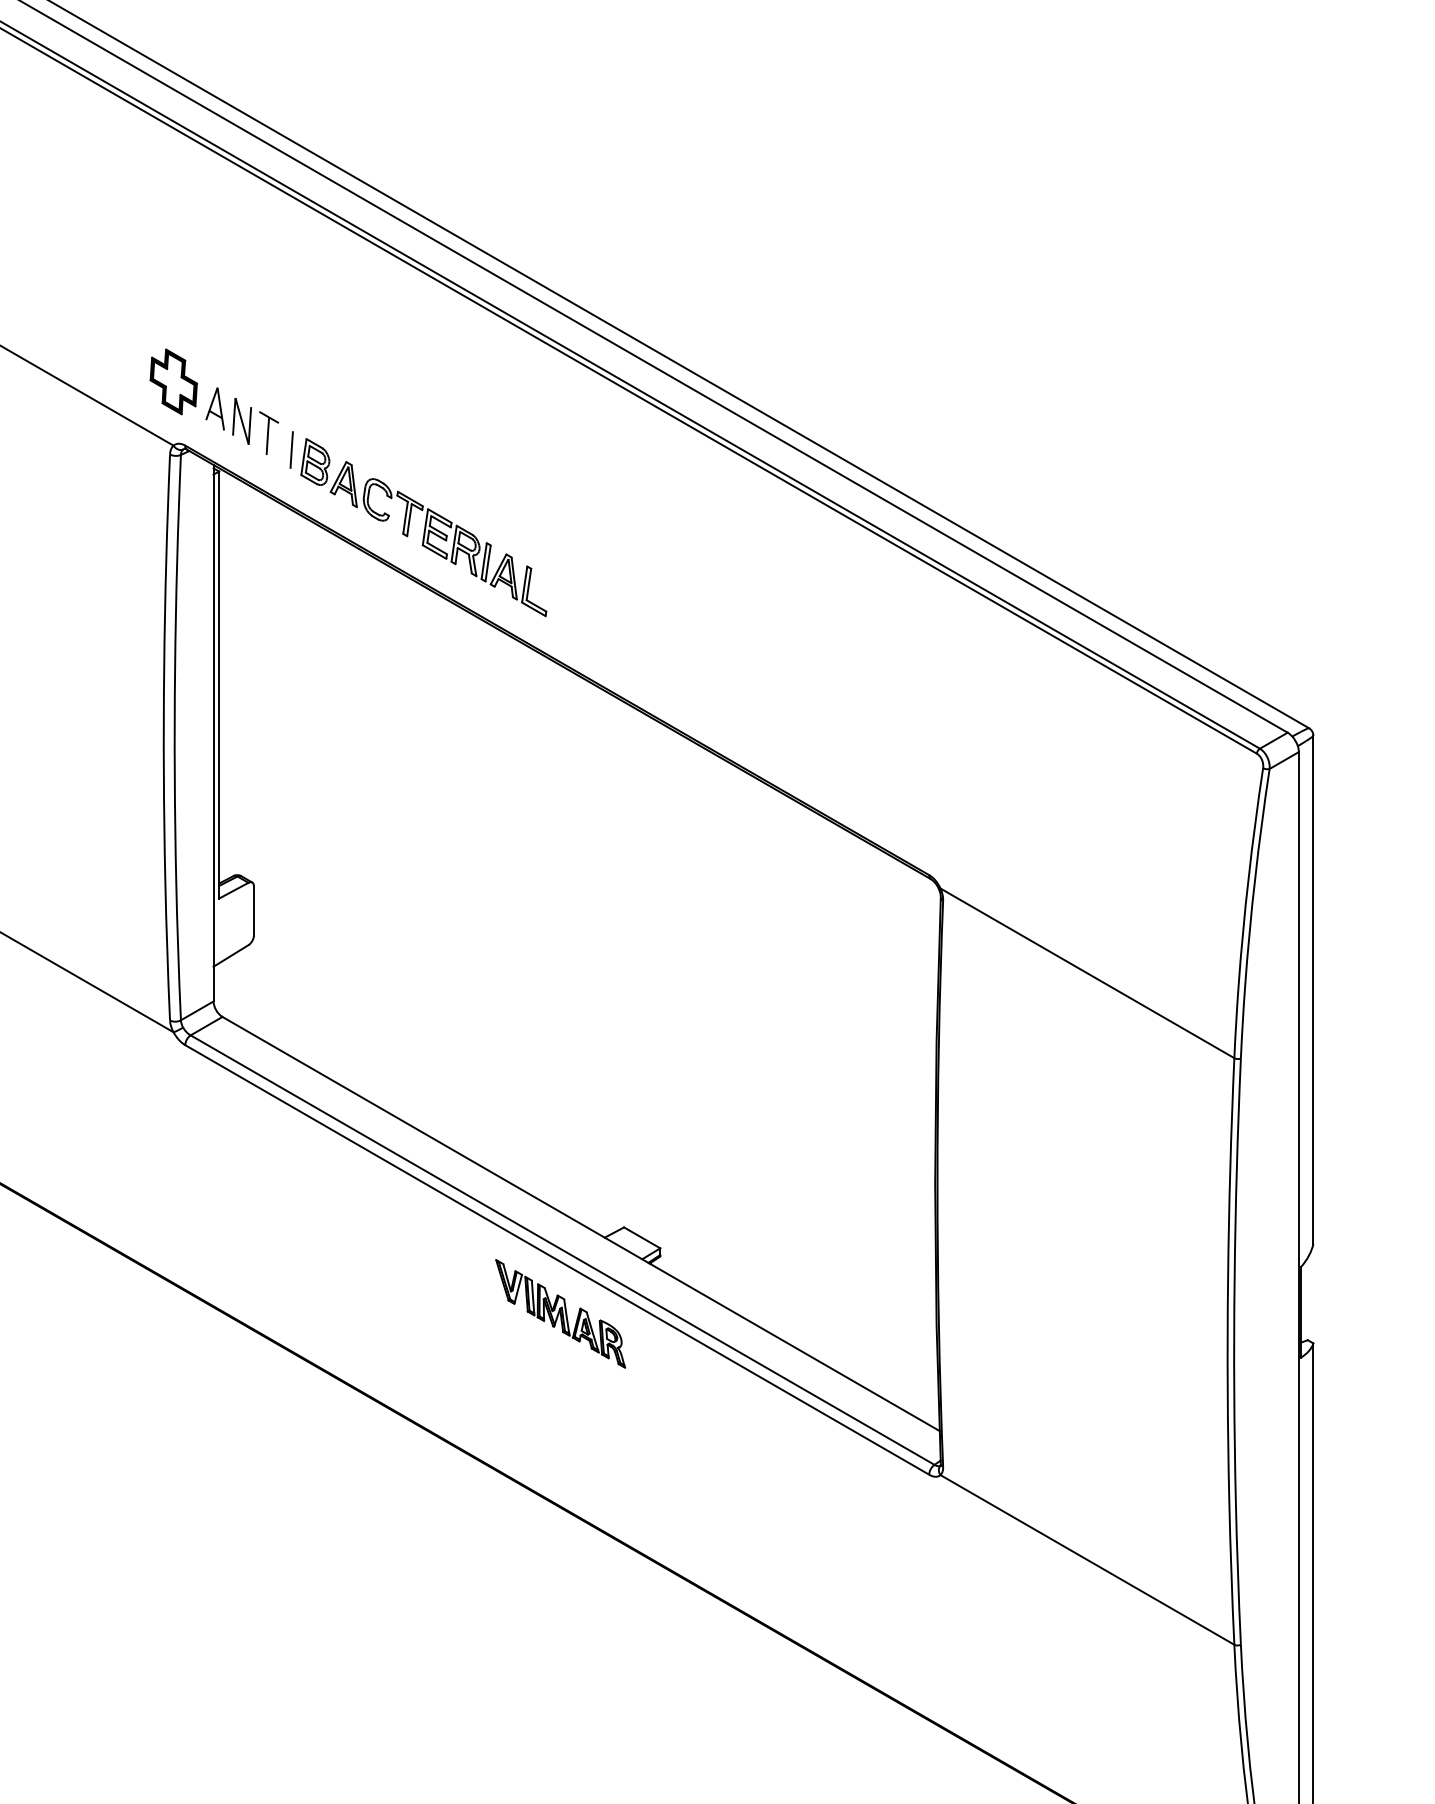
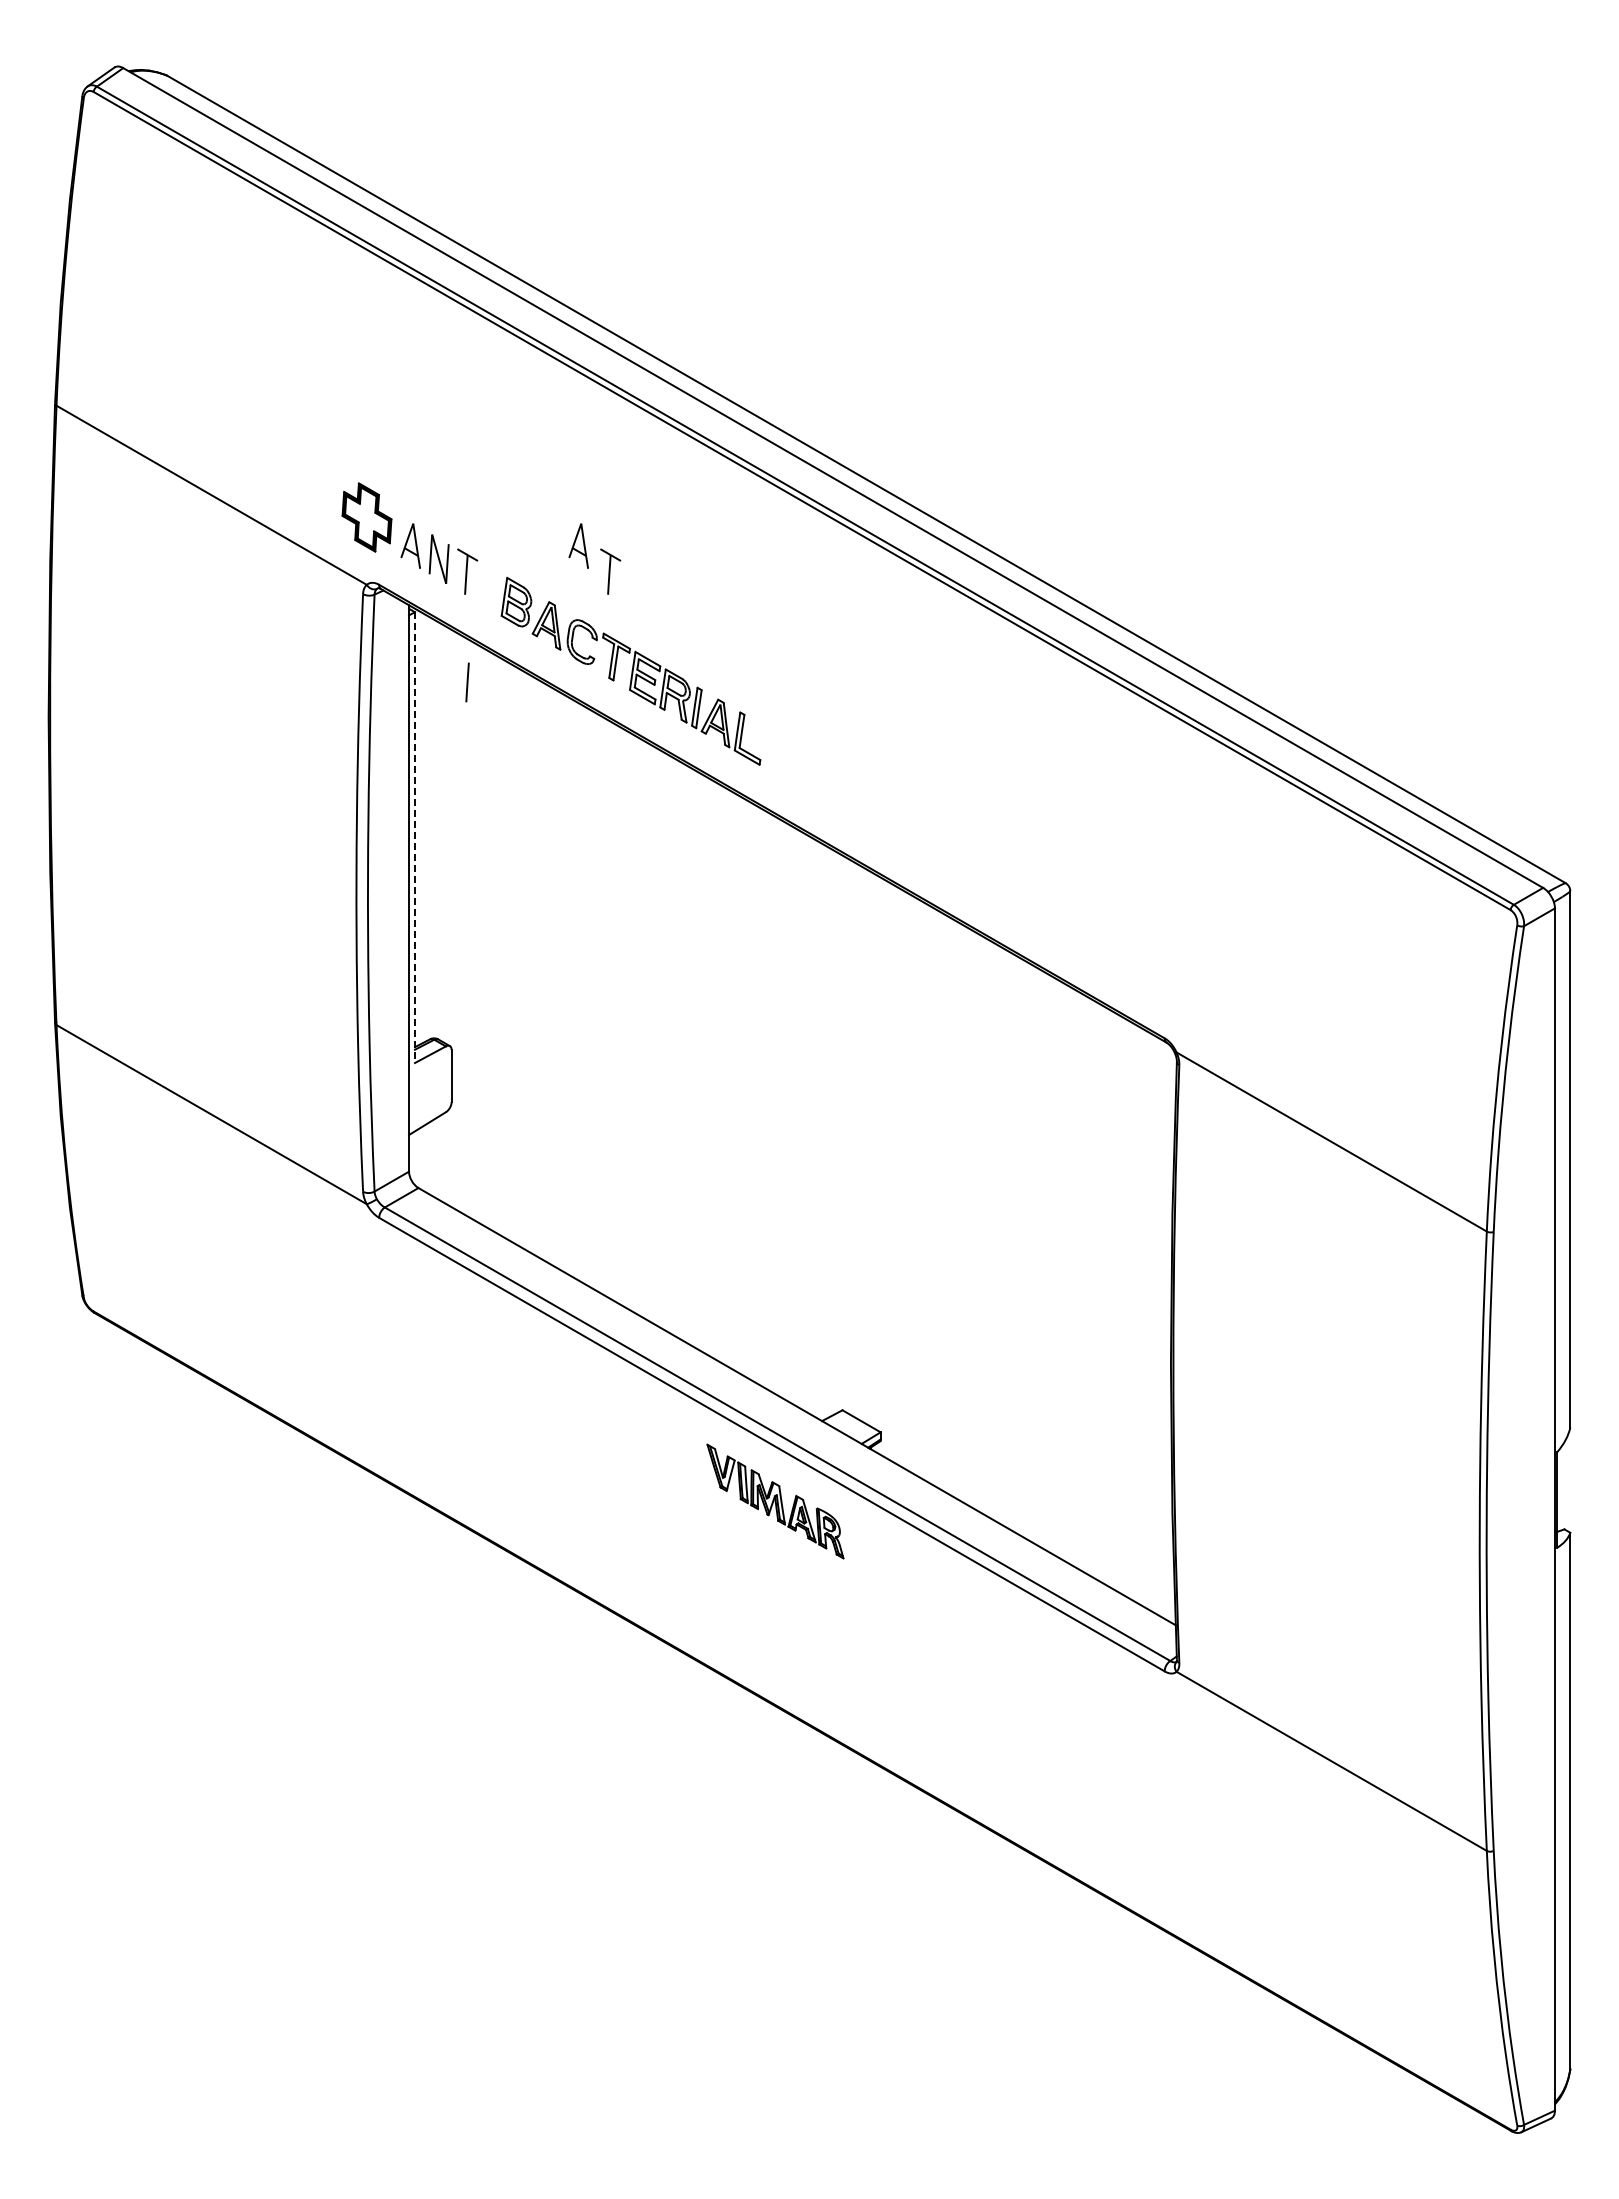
part: (374, 408) -> (578, 545), added
part: (404, 433) -> (610, 571), added
line: (291, 450) -> (467, 682), moved
line: (218, 685) -> (414, 838), solid -> dashed

